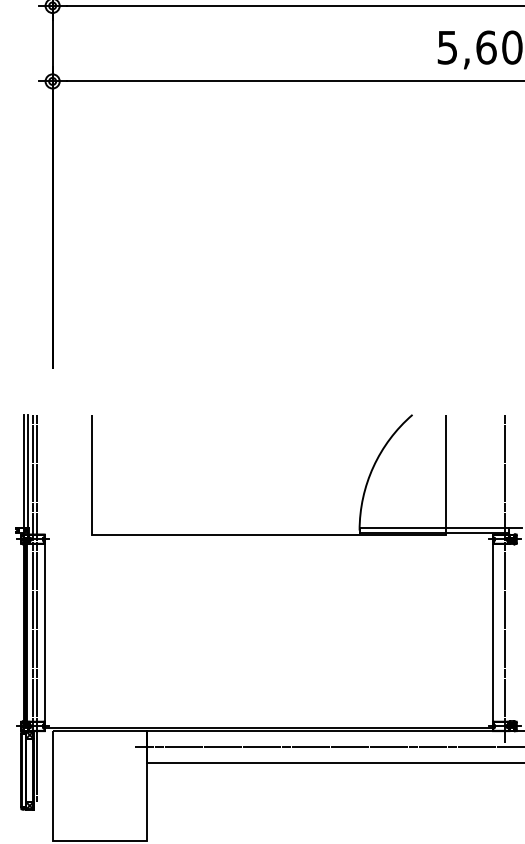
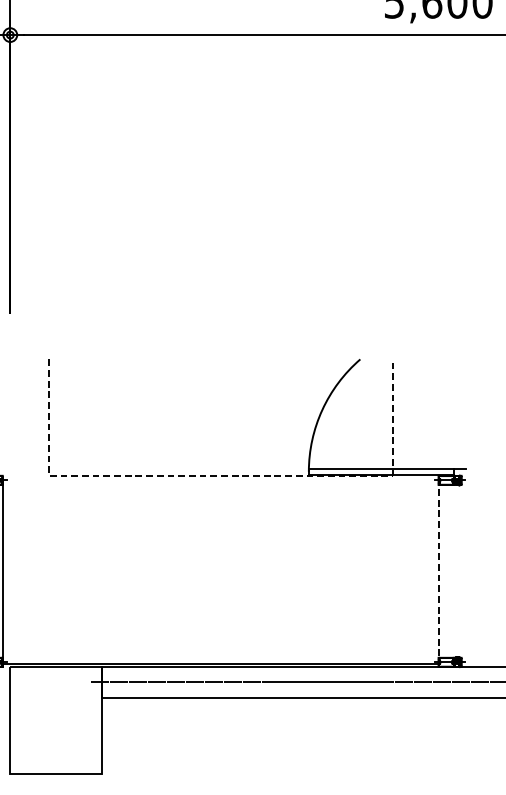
line: (268, 534) -> (220, 475), solid -> dashed
line: (504, 578) -> (449, 518), removed
line: (493, 637) -> (439, 575), solid -> dashed

